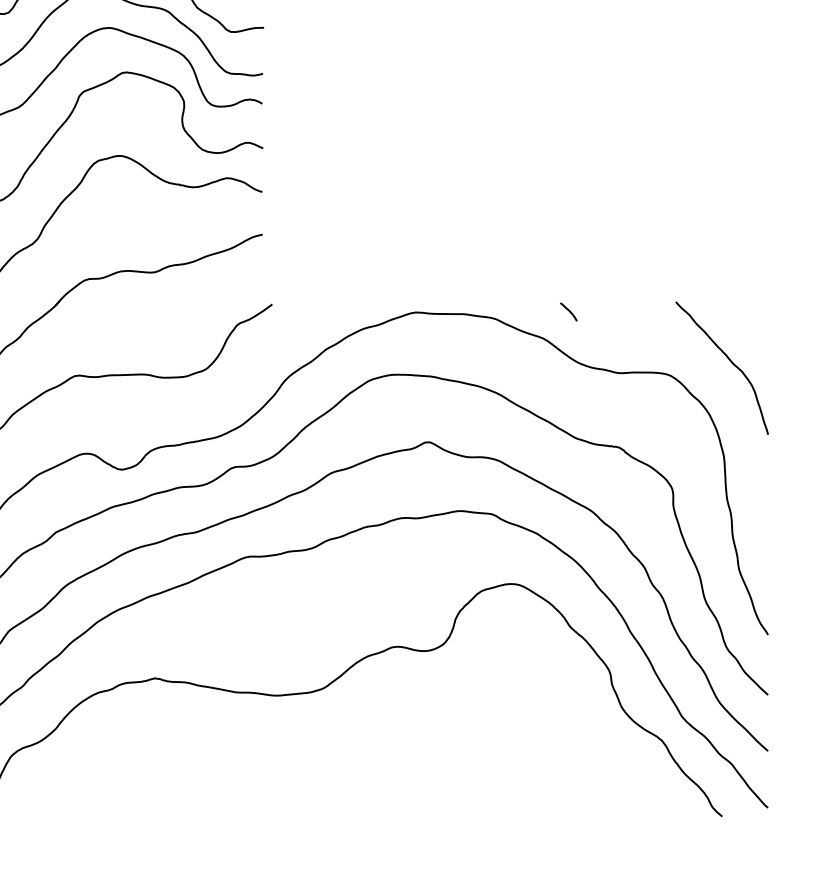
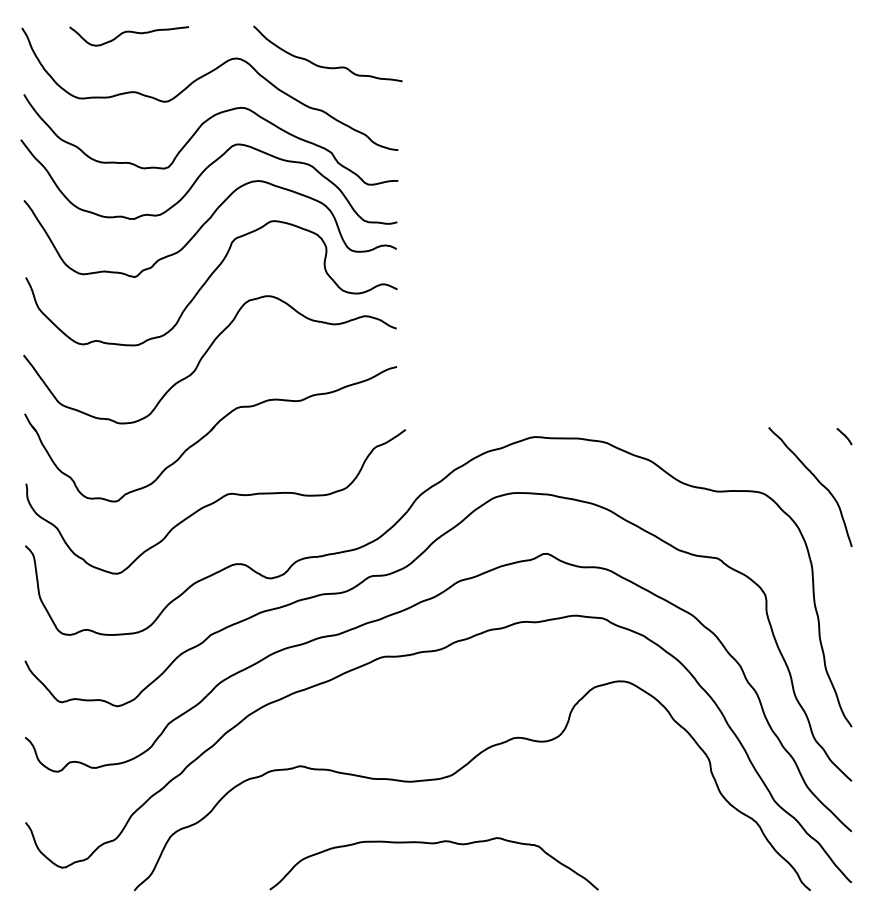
curve: (568, 311) -> (844, 436), moved
curve: (303, 765) -> (433, 844), added

